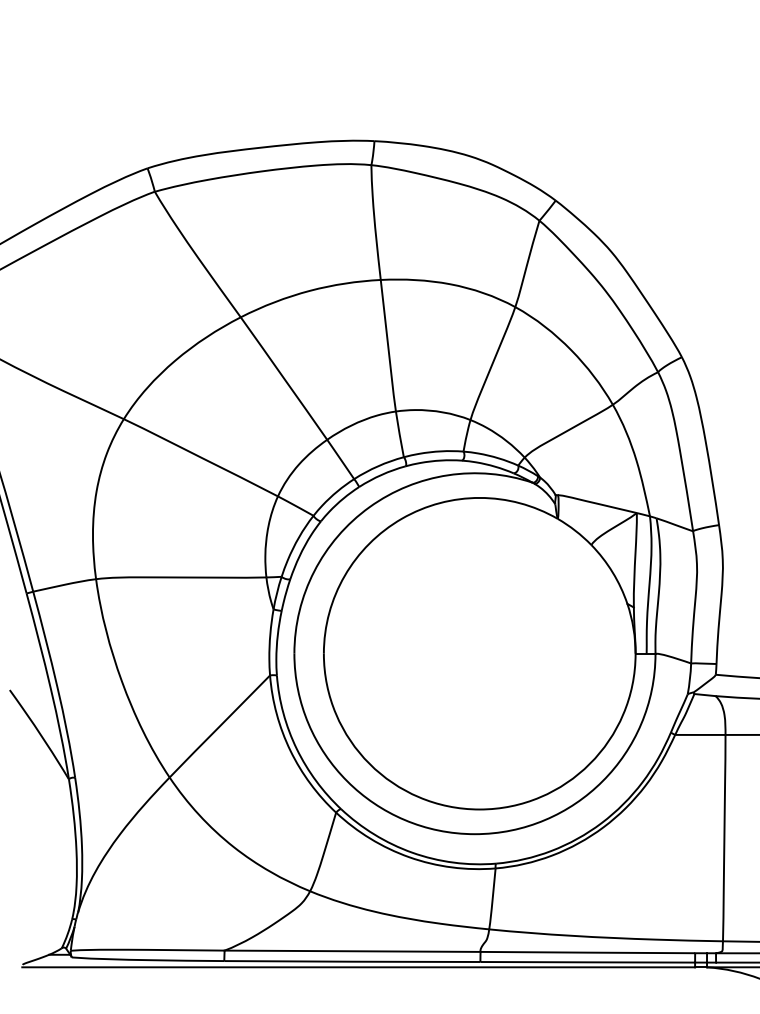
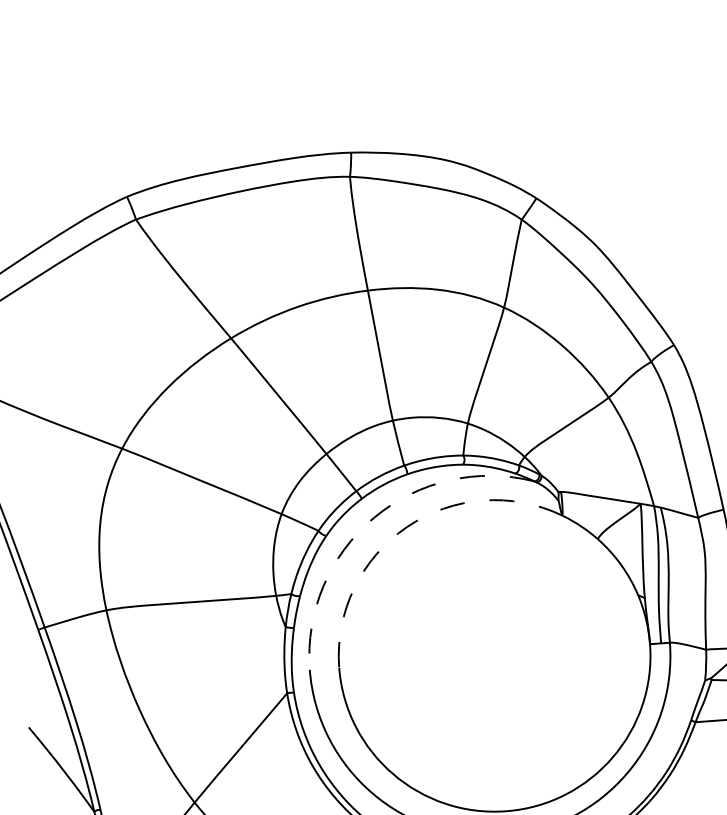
arc: (369, 507) -> (373, 518), solid -> dashed
arc: (401, 518) -> (406, 526), solid -> dashed

